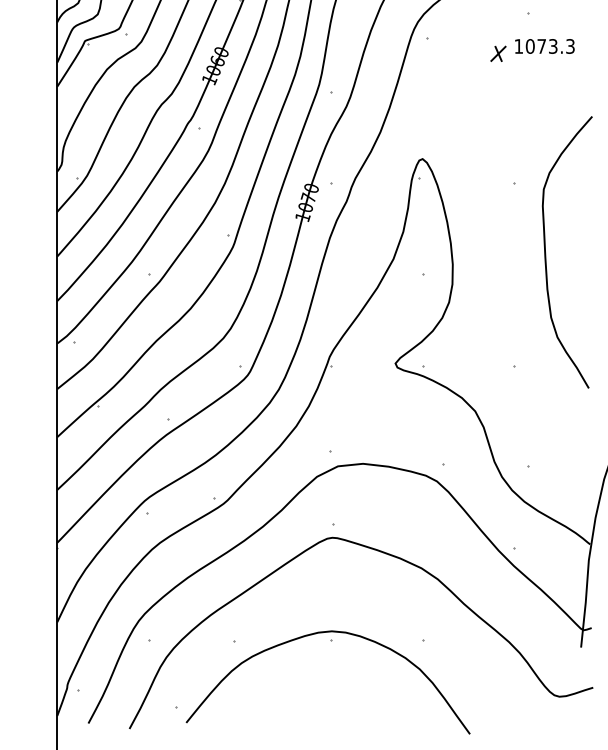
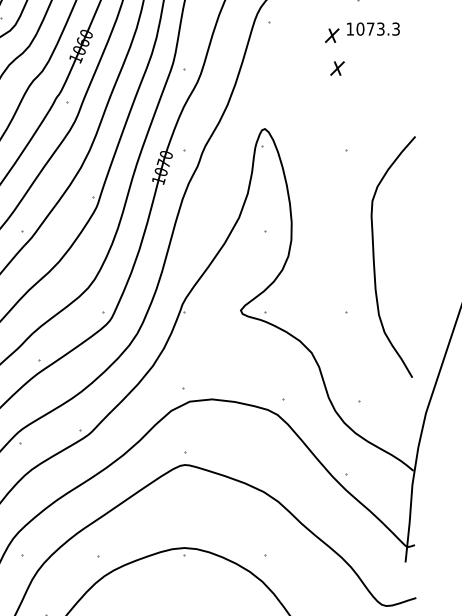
part: (504, 90) -> (337, 68), added
curve: (546, 253) -> (374, 258), moved

